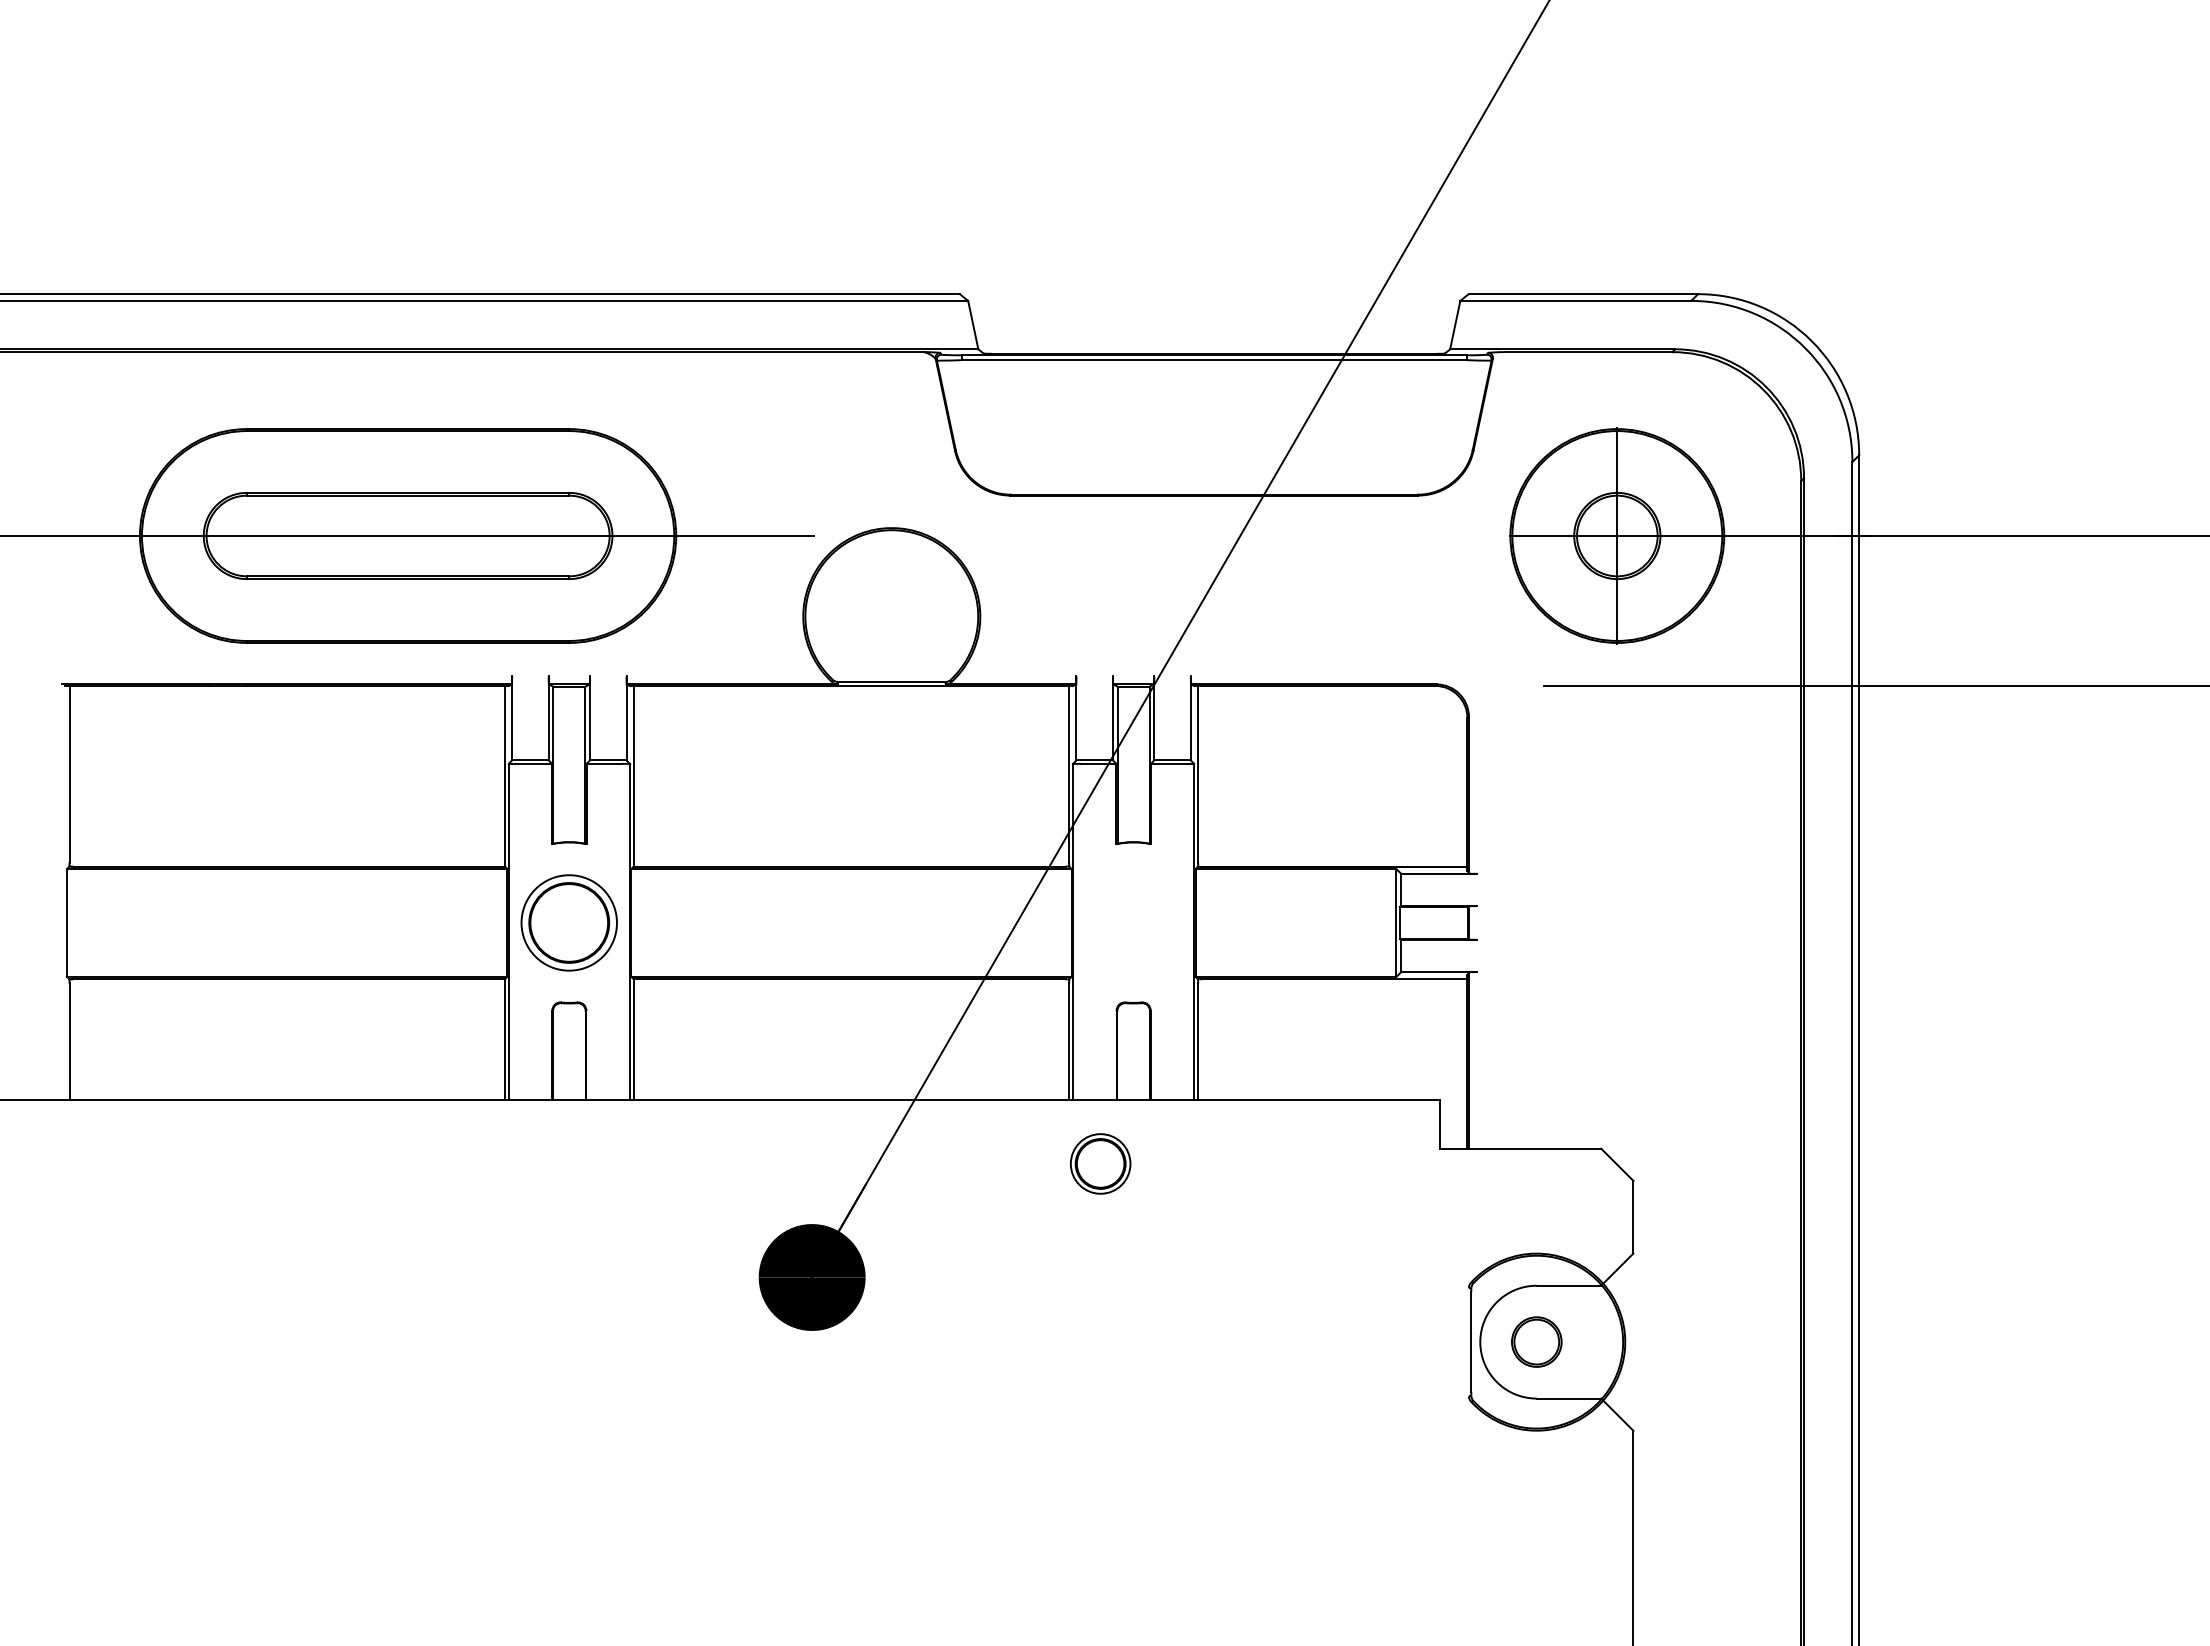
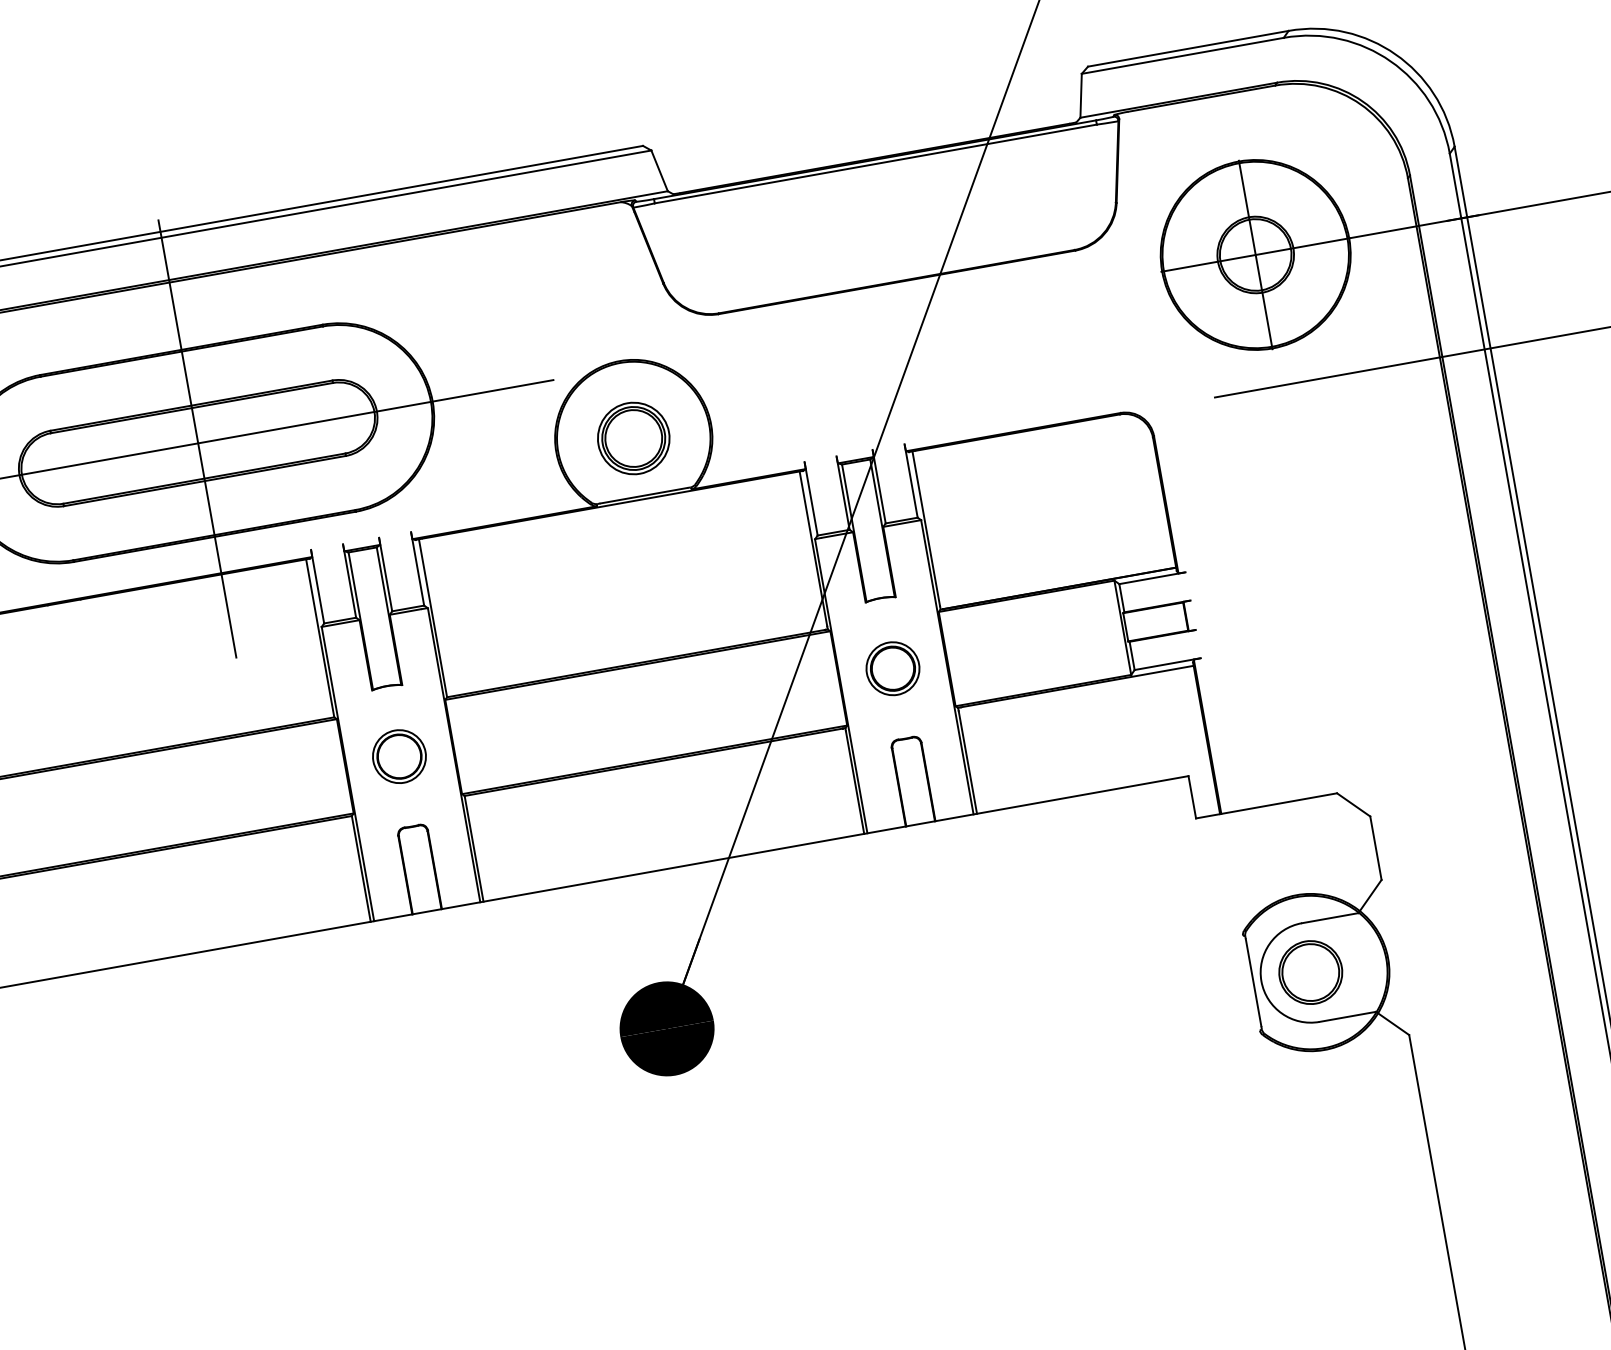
line: (408, 530) -> (197, 438), added
part: (891, 616) -> (633, 438), added
part: (569, 922) -> (399, 756), size x0.62
part: (1100, 1163) -> (892, 668), moved
part: (1536, 1341) -> (1310, 972), size x1.43

